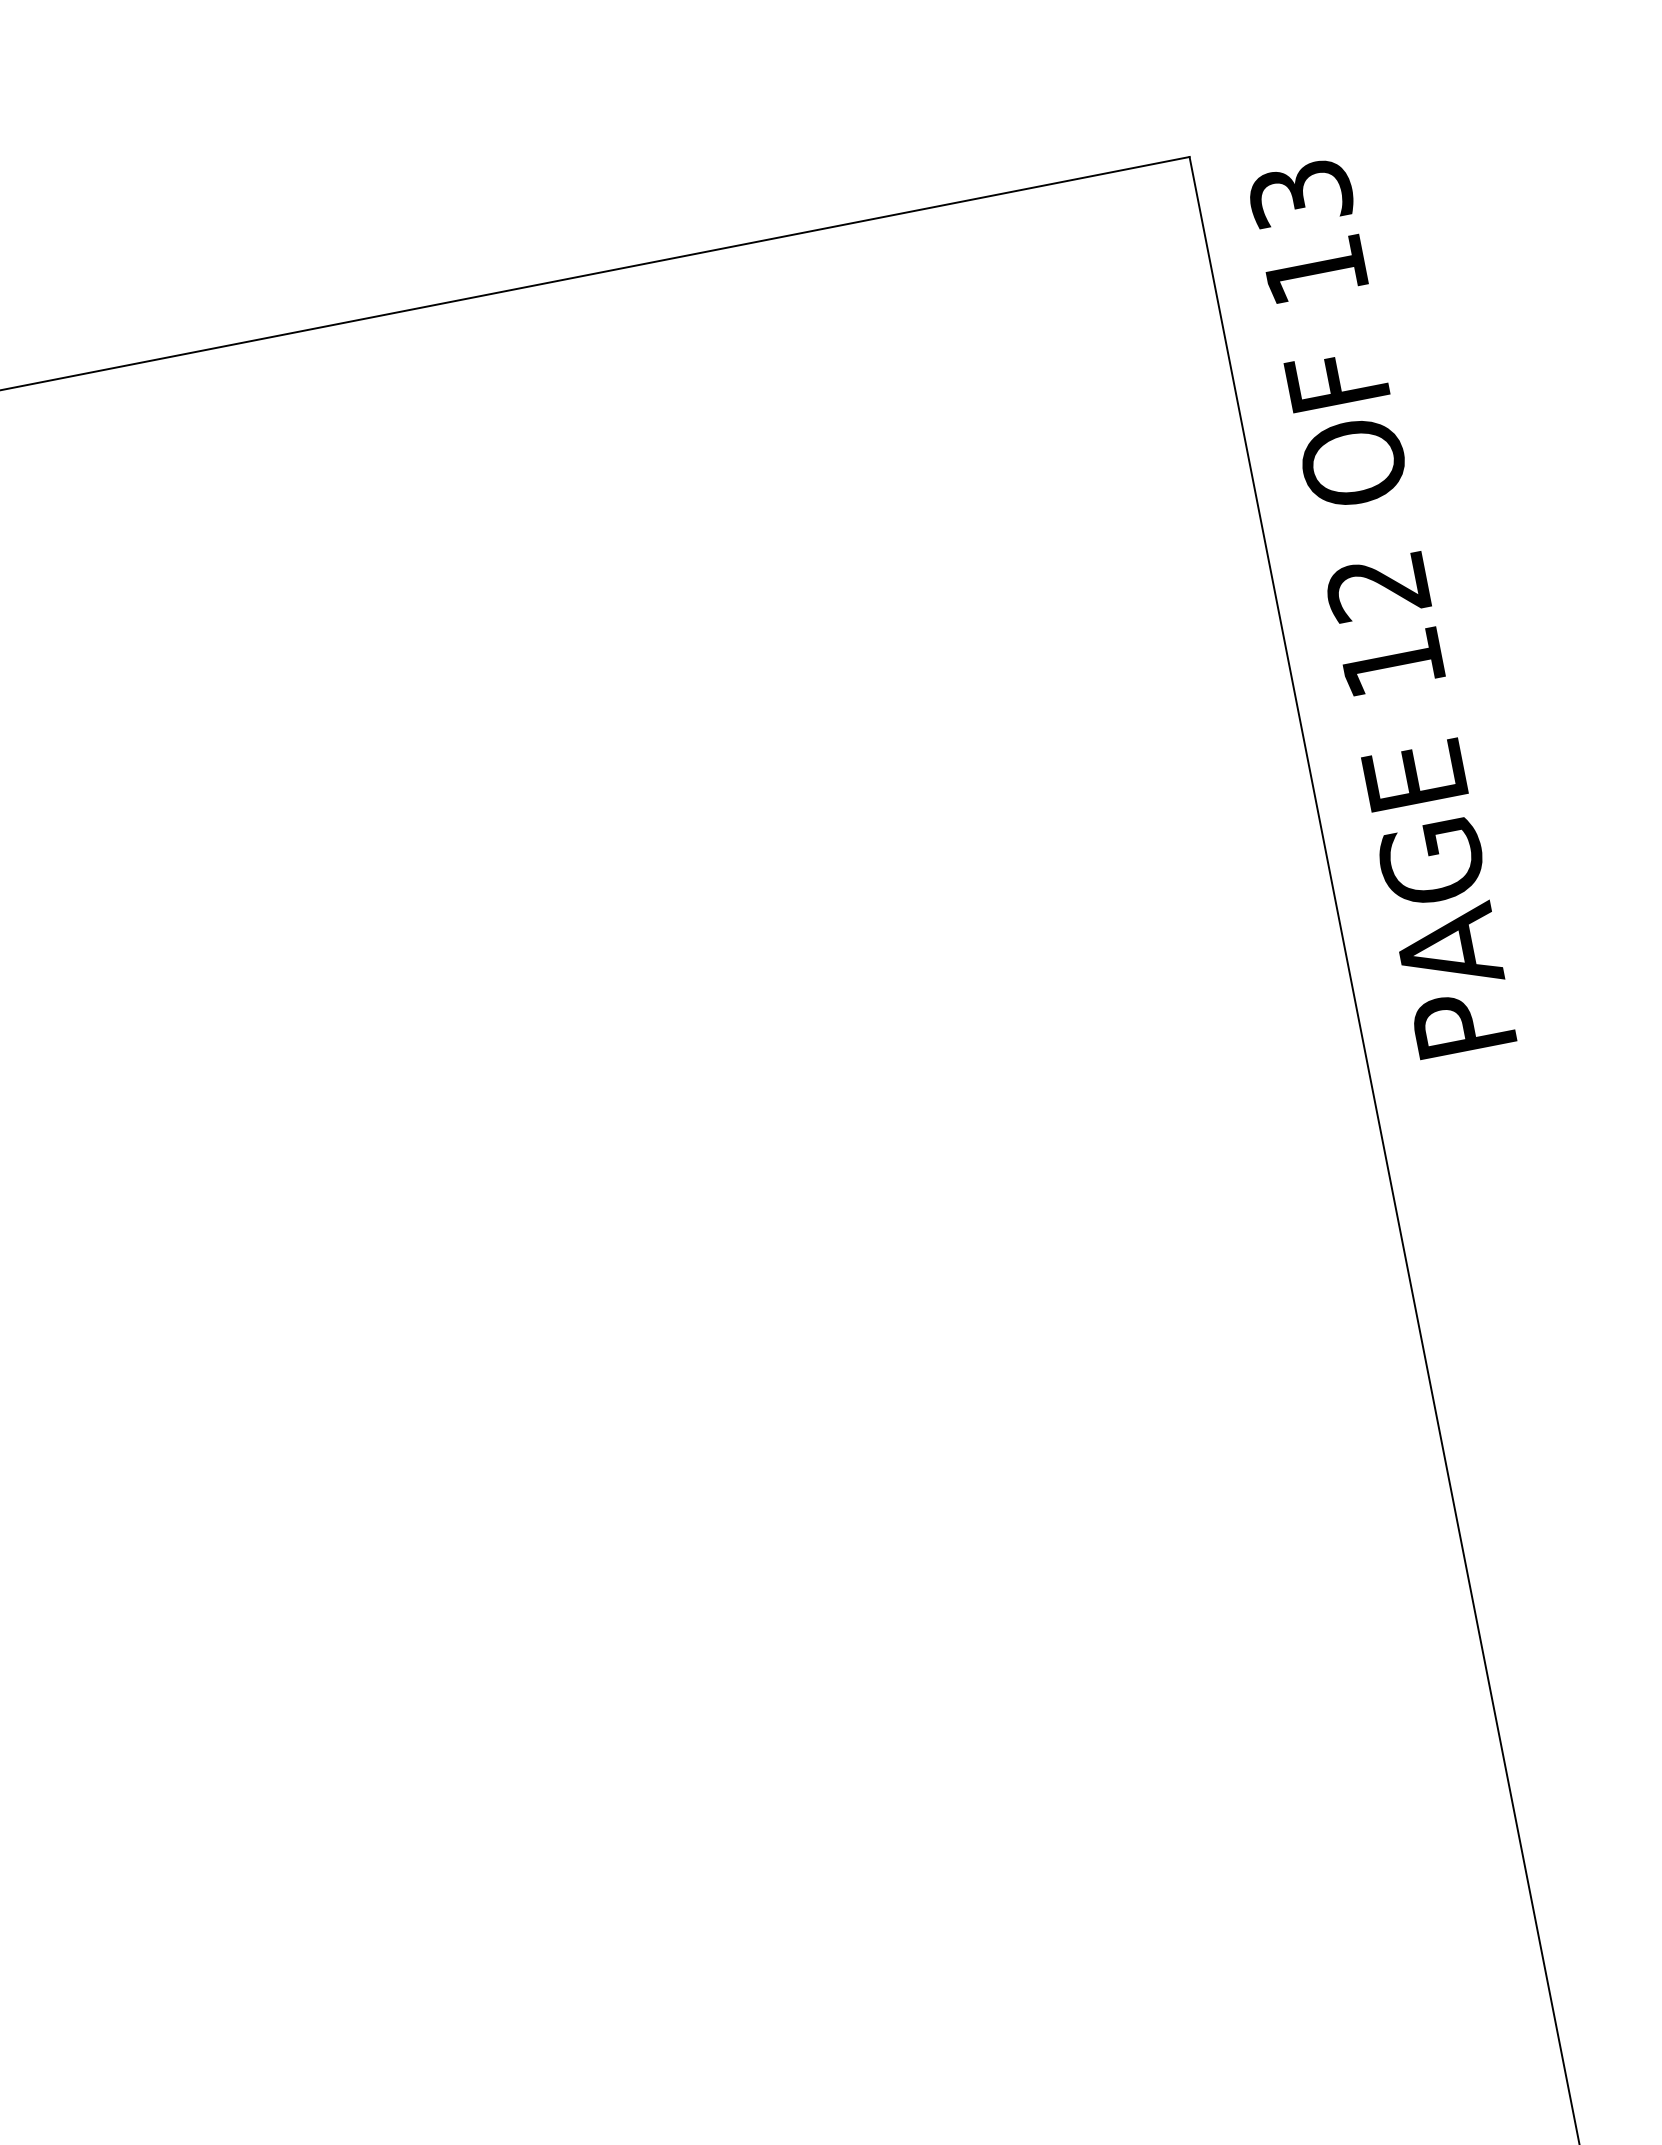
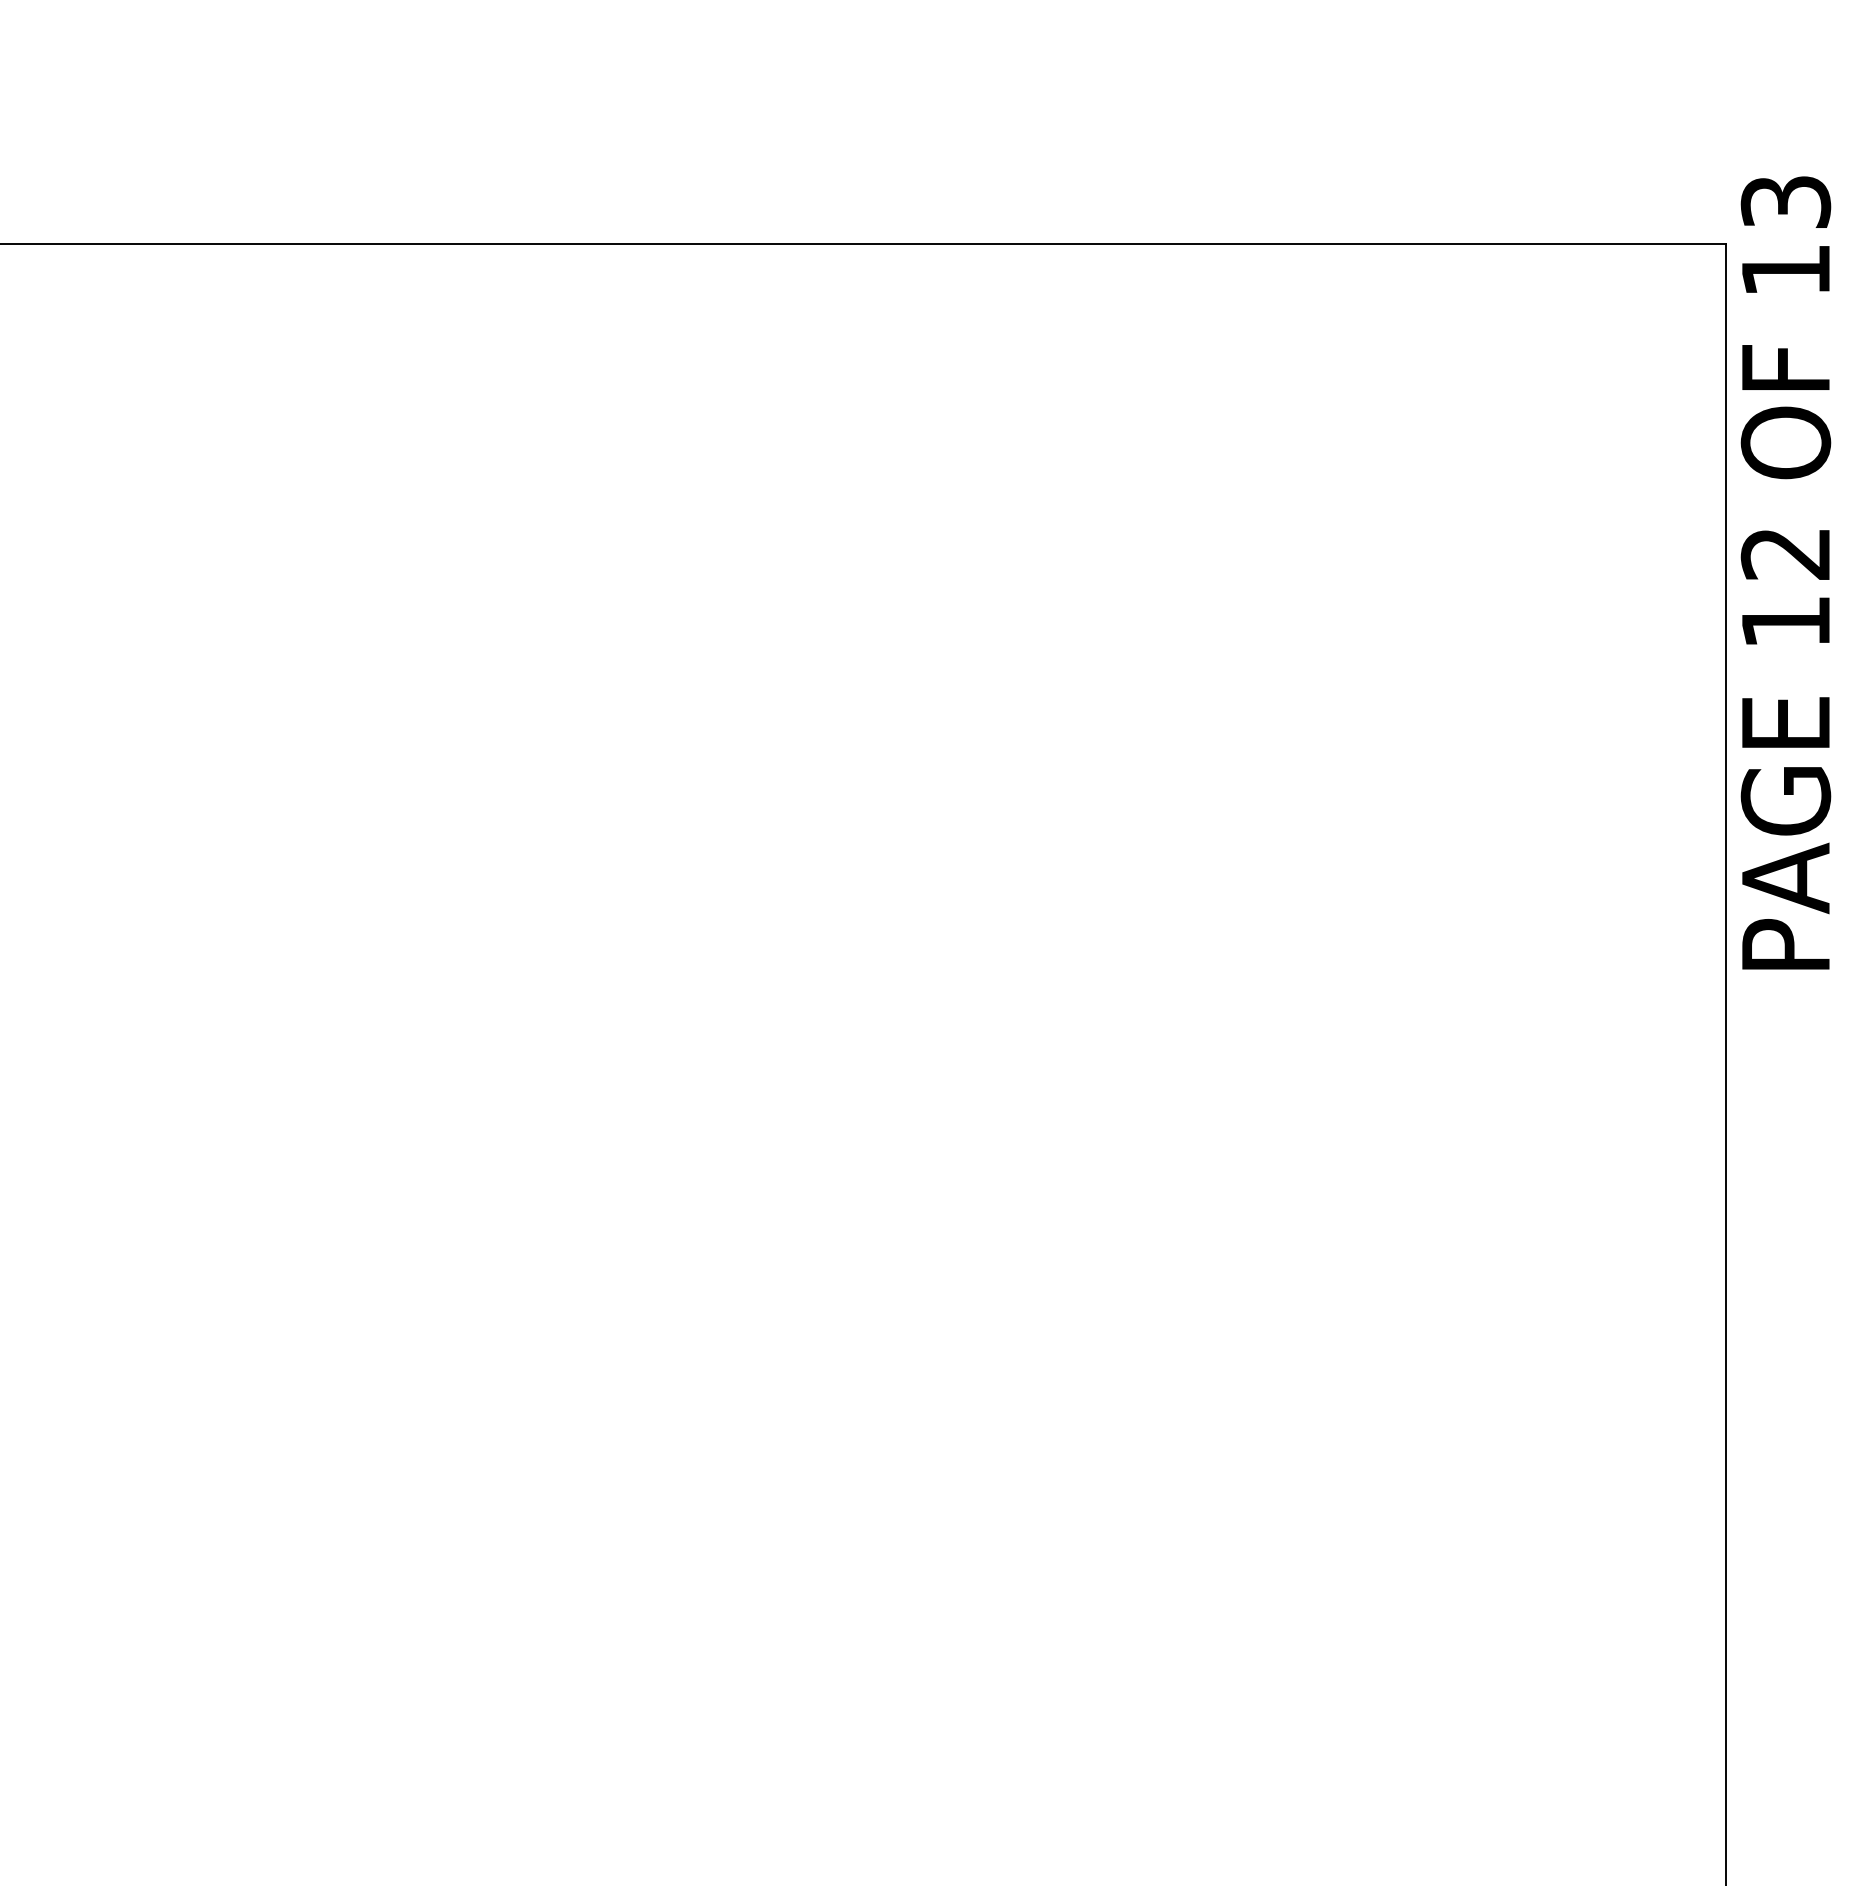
text: (1381, 607) -> (1785, 572), moved

